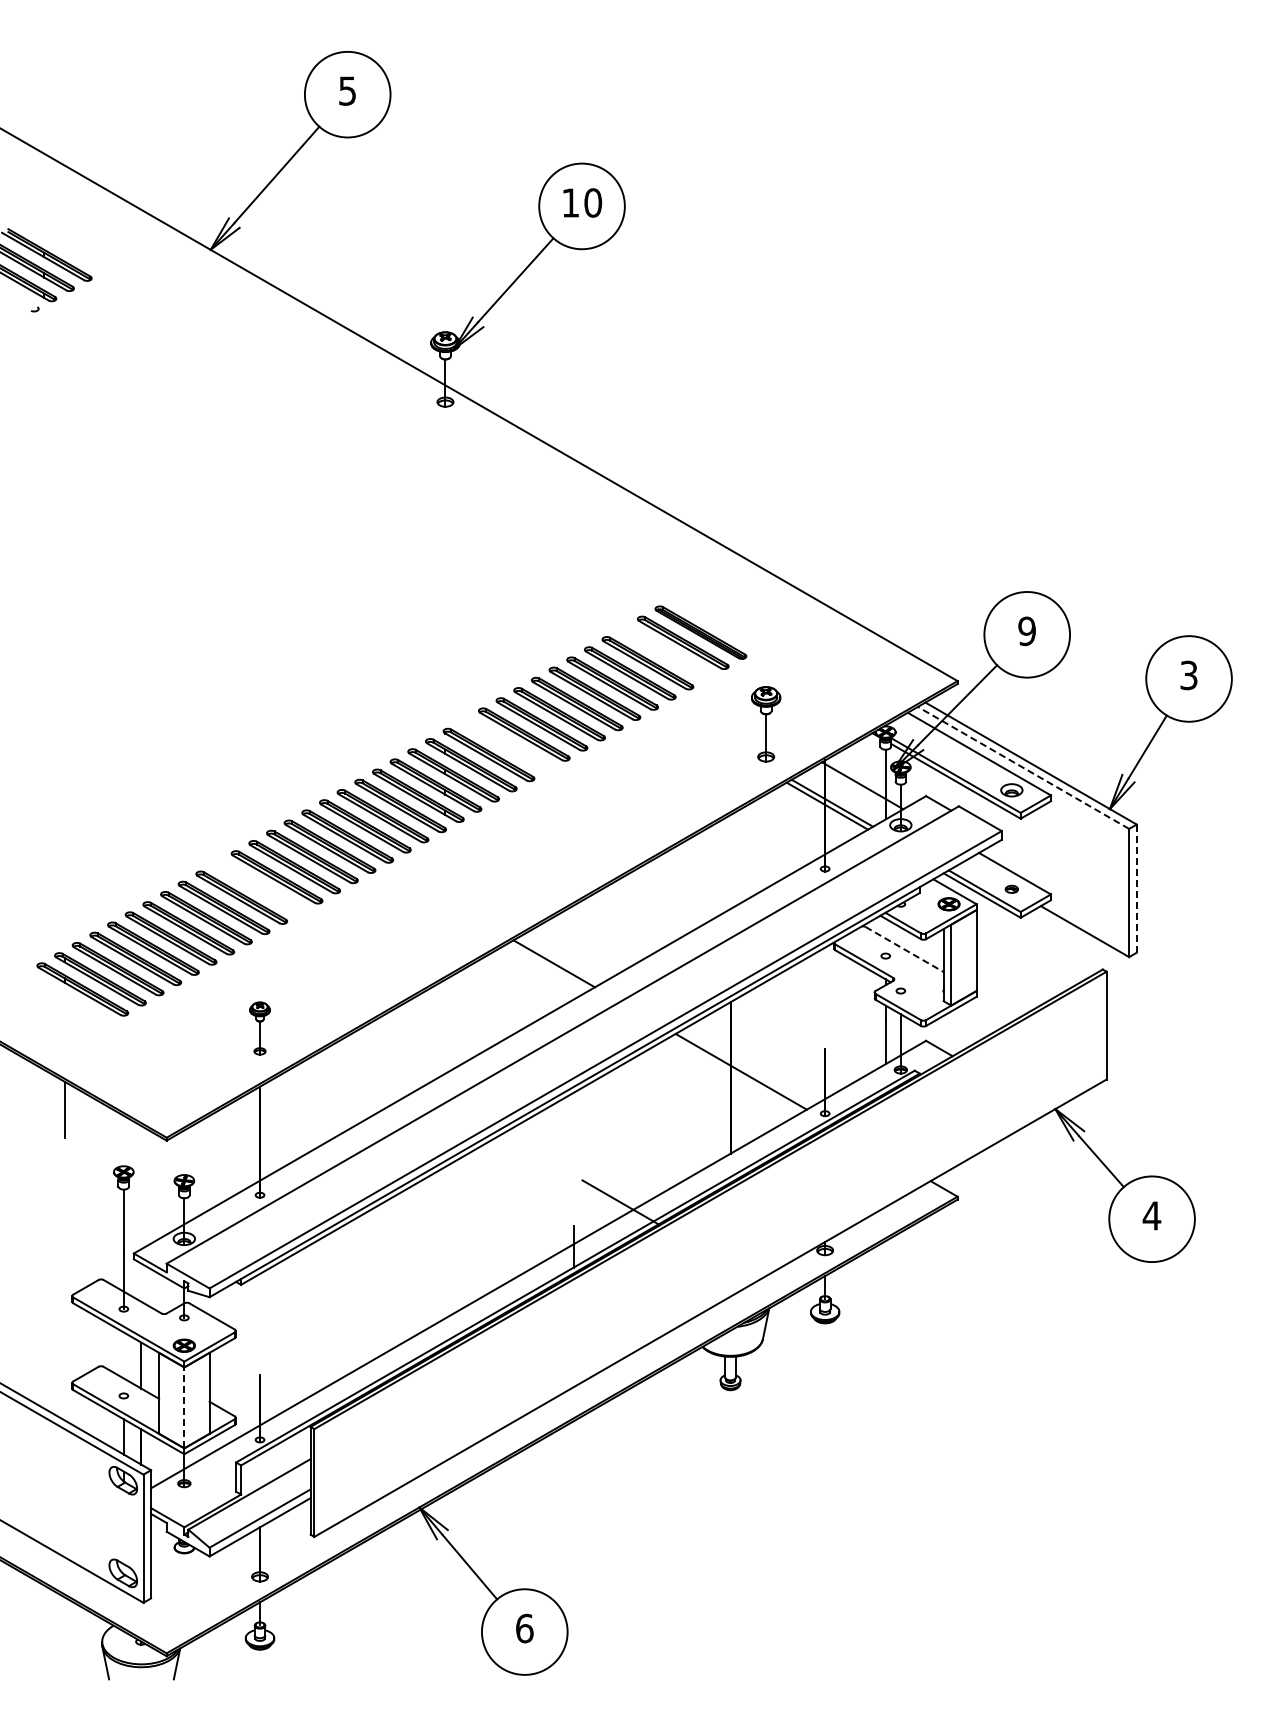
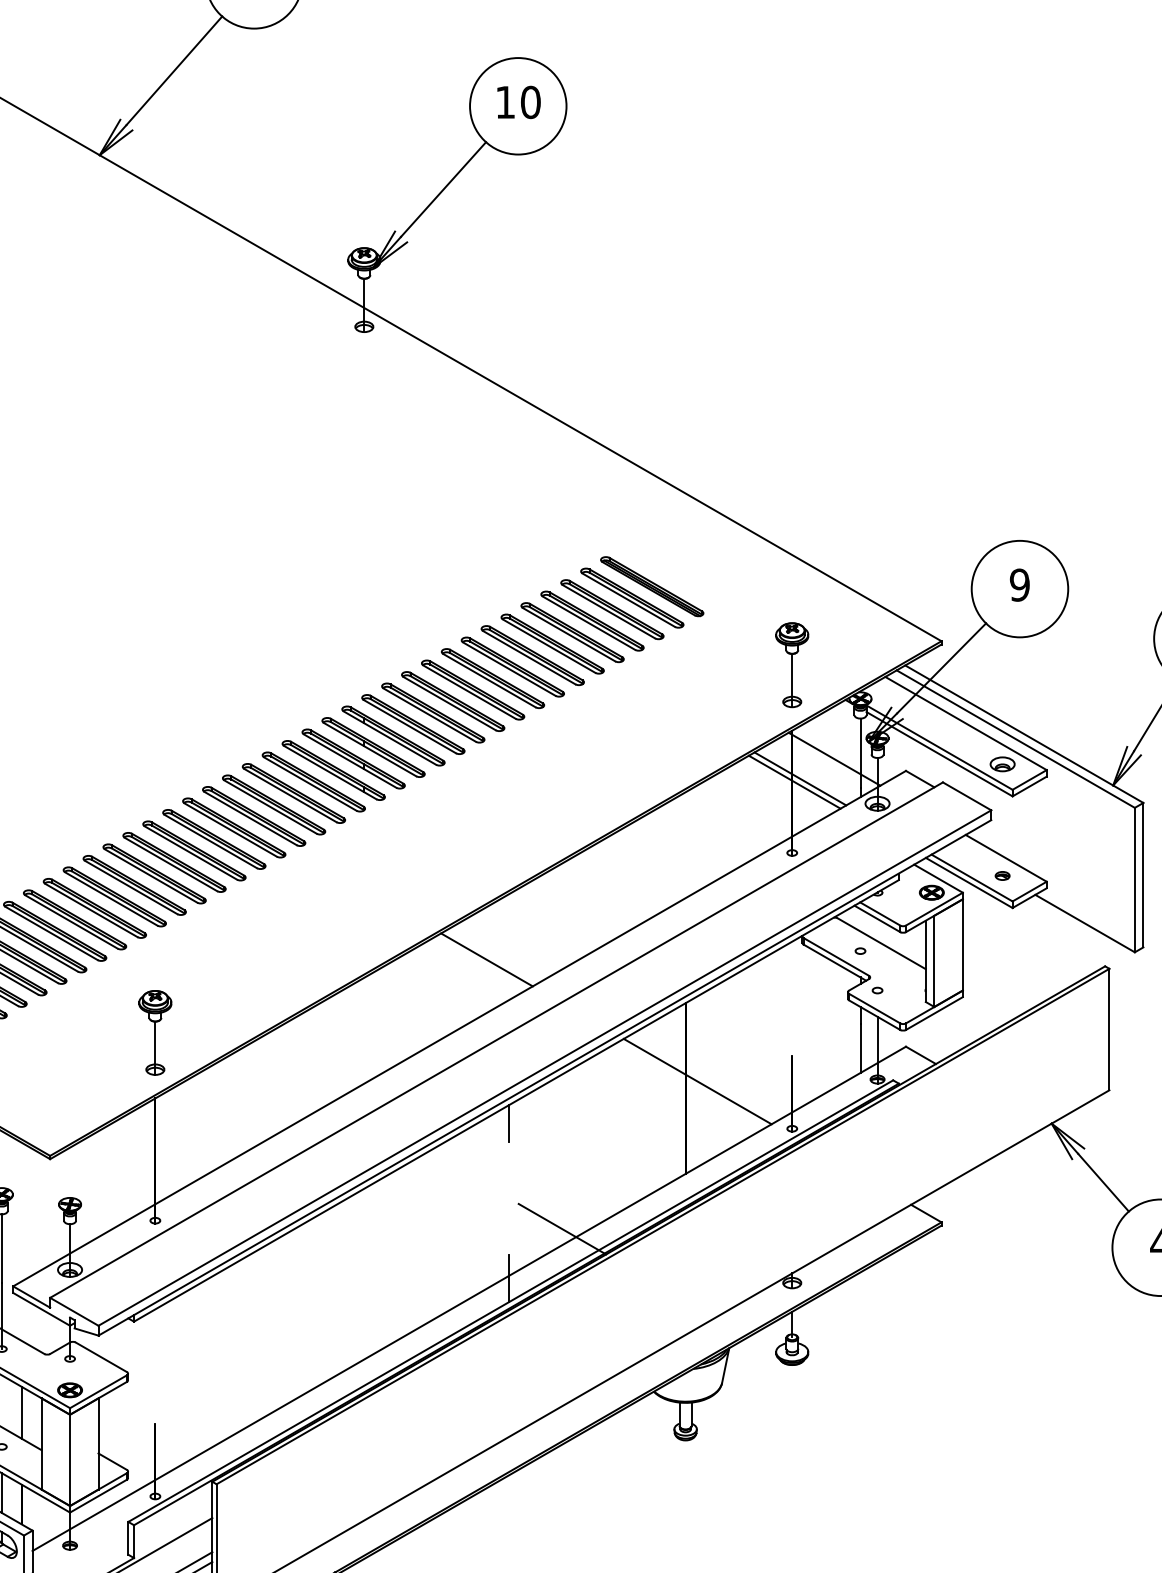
part: (665, 652) -> (612, 609), added
part: (766, 724) -> (792, 665), moved
part: (506, 744) -> (433, 712), added
line: (1023, 767) -> (1015, 738), dashed -> solid
part: (259, 887) -> (154, 873), added
line: (1136, 889) -> (1143, 876), dashed -> solid
line: (905, 949) -> (882, 943), dashed -> solid
part: (259, 1028) -> (154, 1032), size x1.43
line: (573, 1108) -> (508, 1122), added
line: (184, 1407) -> (70, 1459), dashed -> solid

